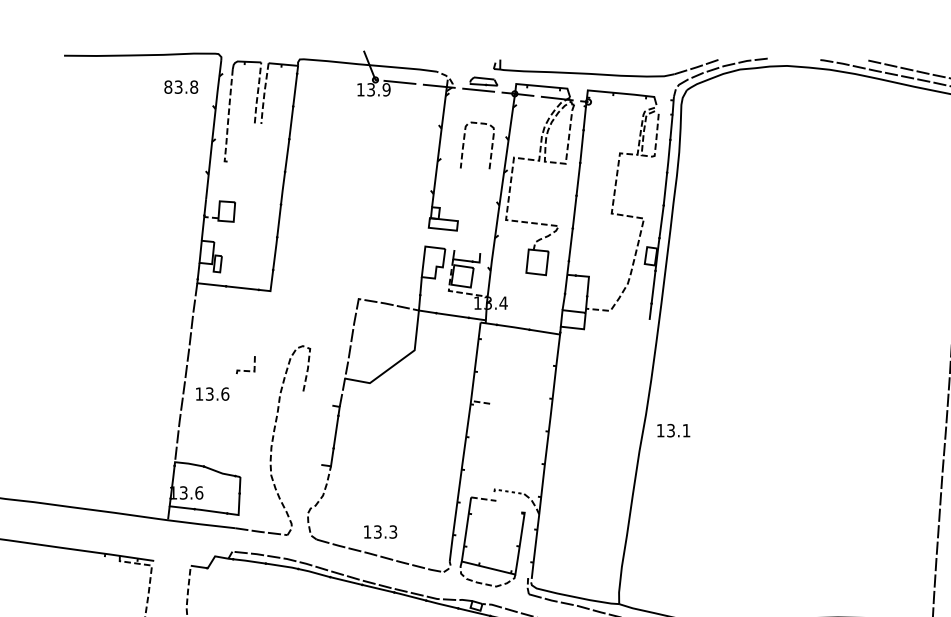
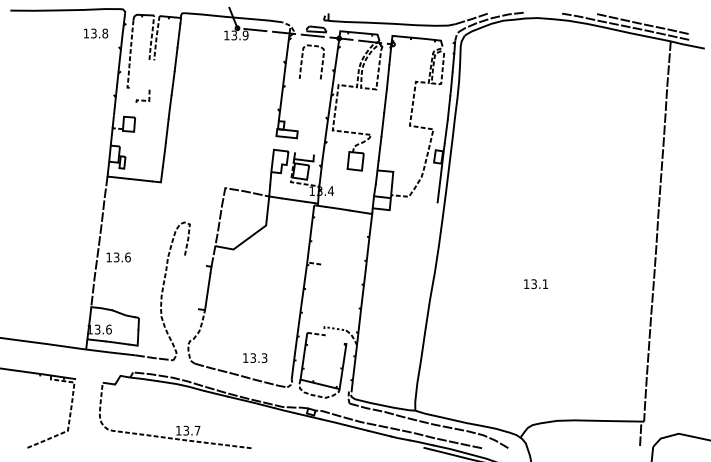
text: (168, 87) -> (86, 33), 83.8 -> 13.8
part: (464, 144) -> (302, 61), moved
part: (245, 363) -> (142, 95), moved
text: (674, 431) -> (536, 284), moved
text: (380, 531) -> (255, 357), moved

